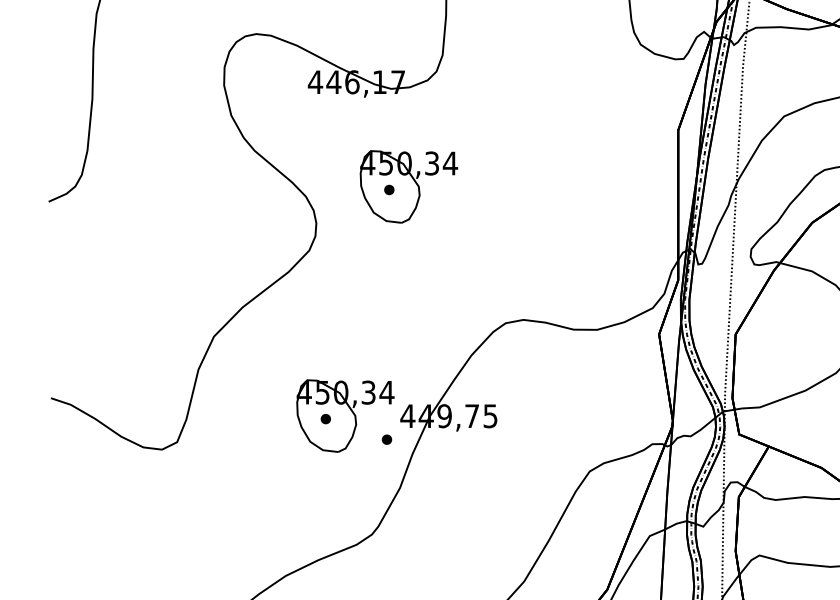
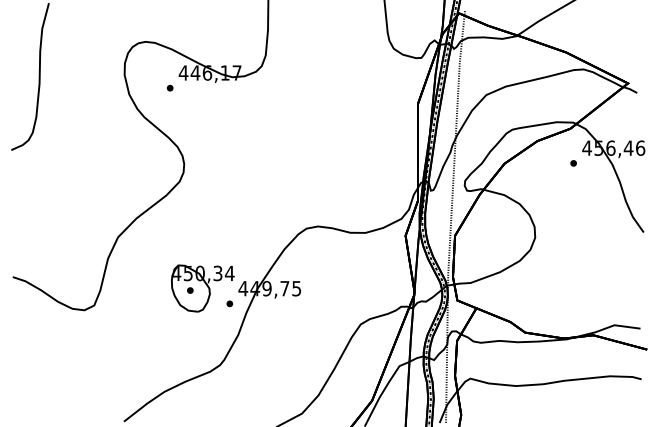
part: (293, 104) -> (169, 87), added
part: (408, 186) -> (243, 140), removed

